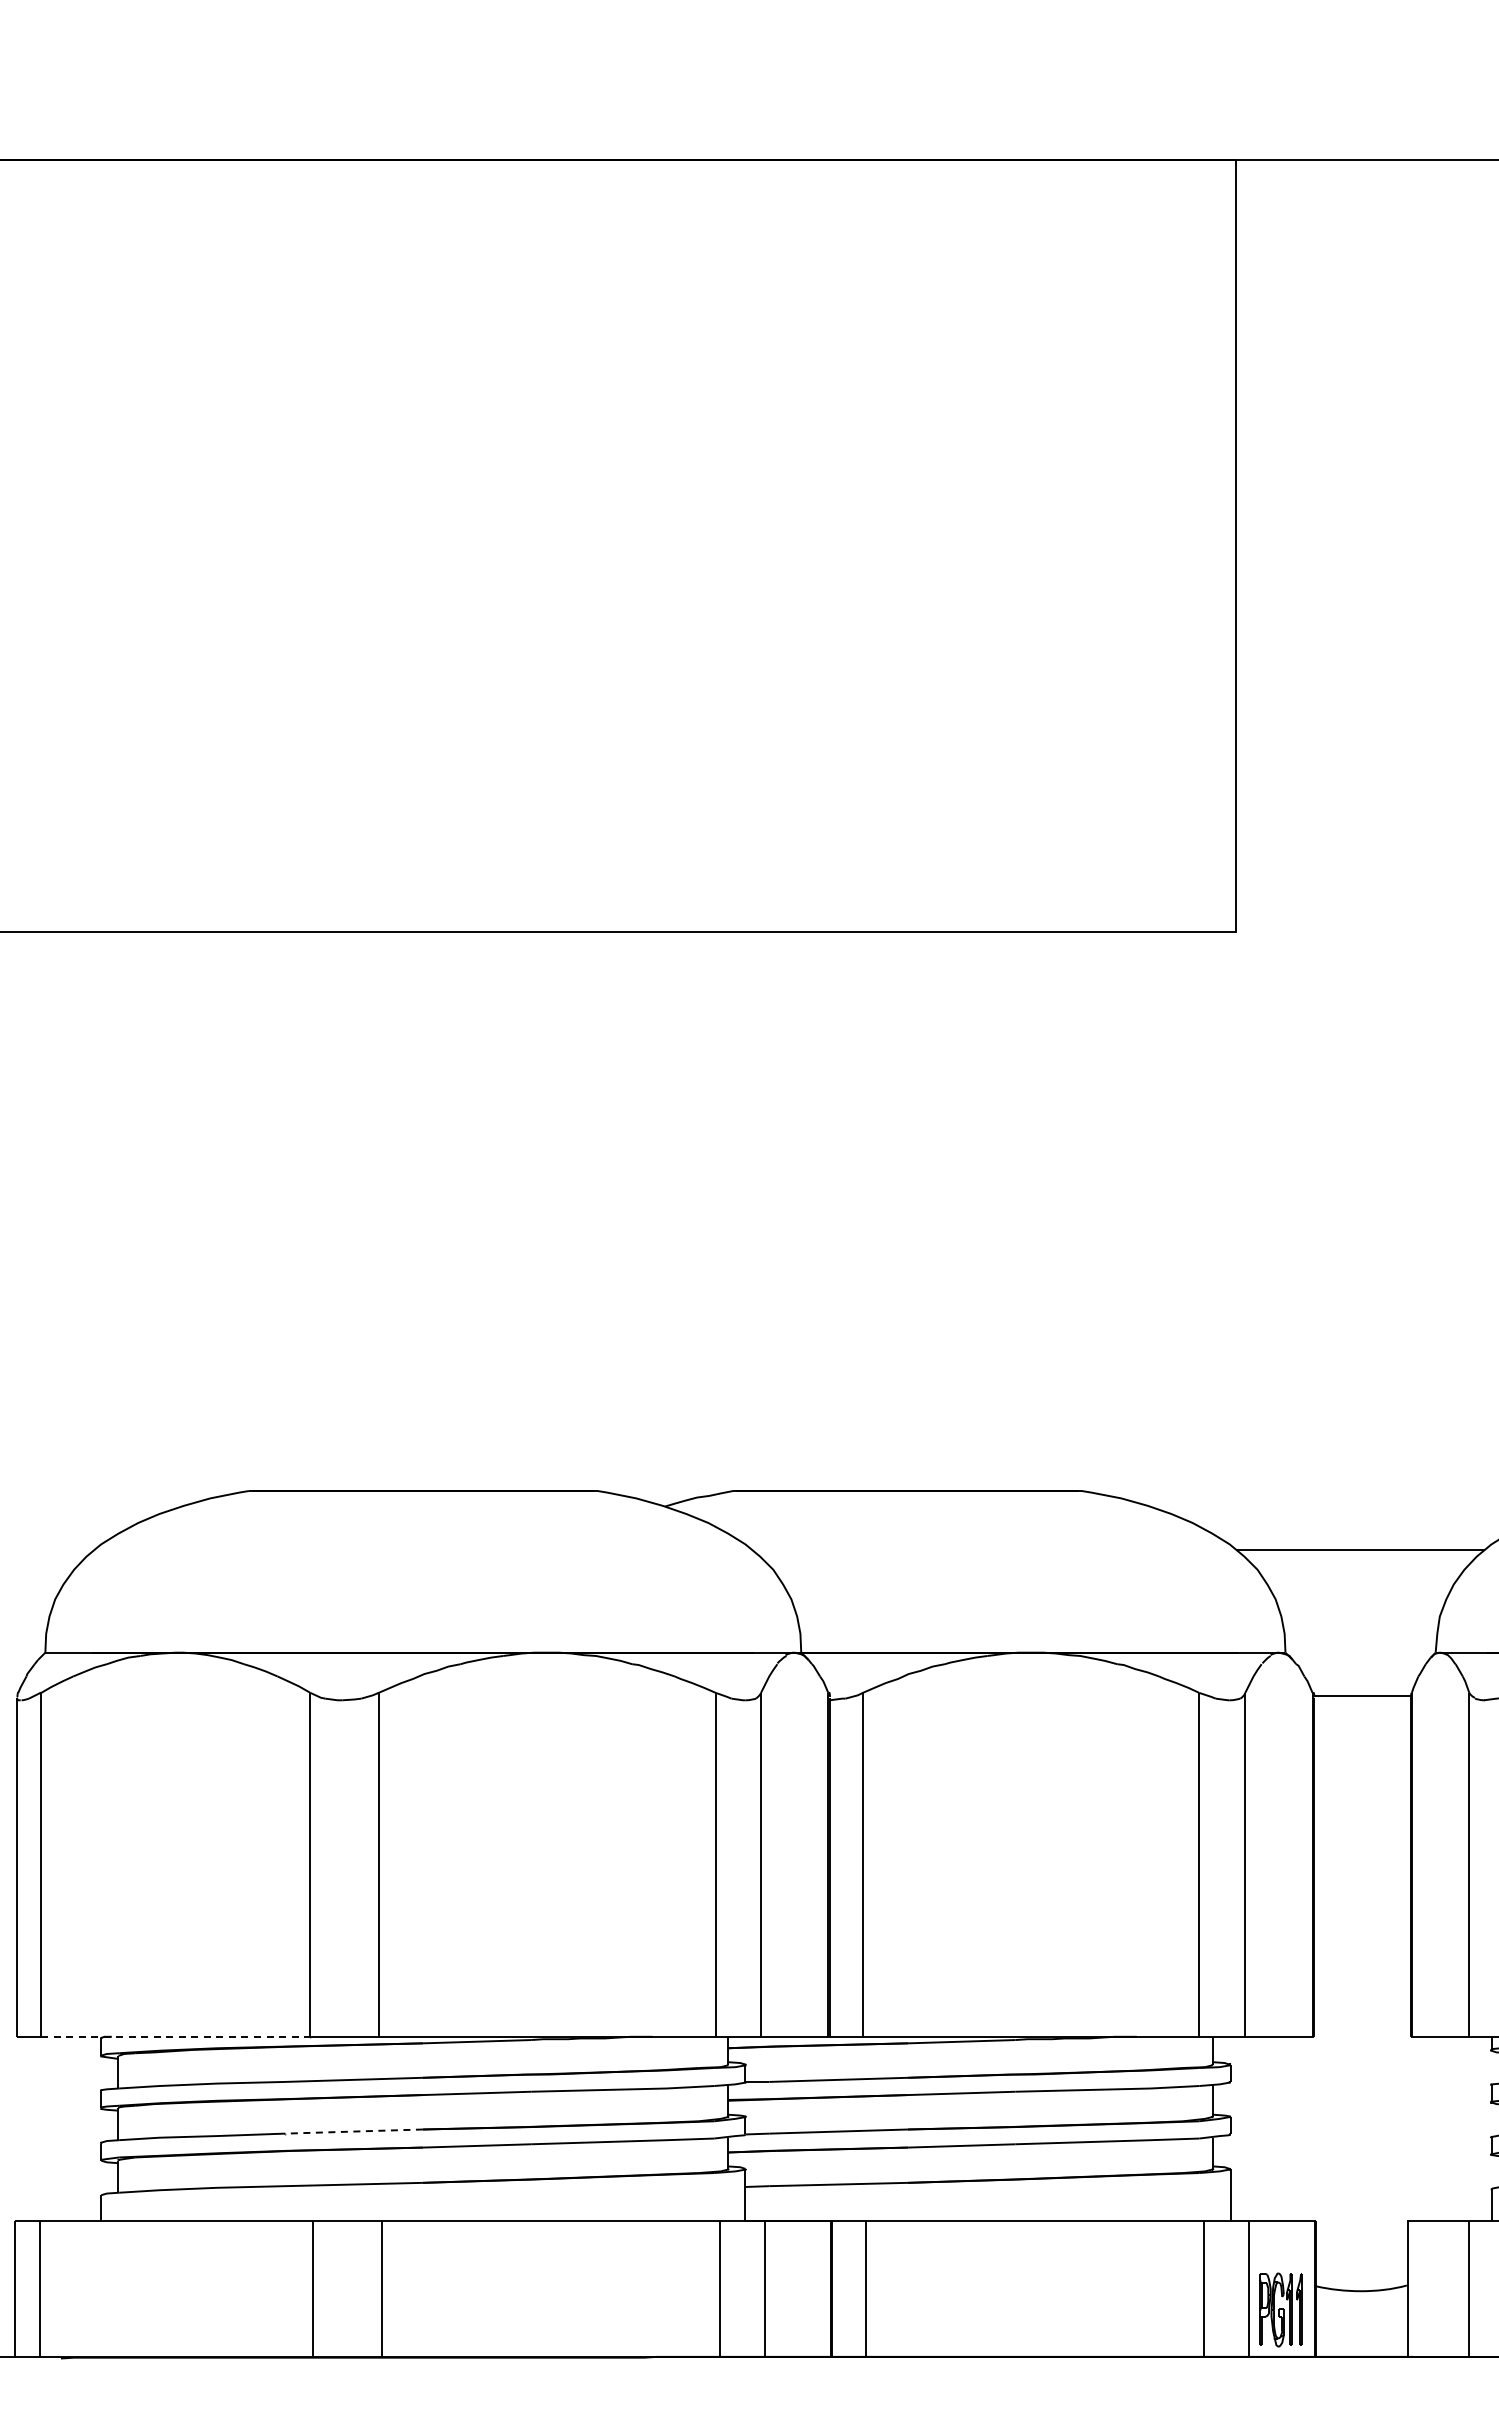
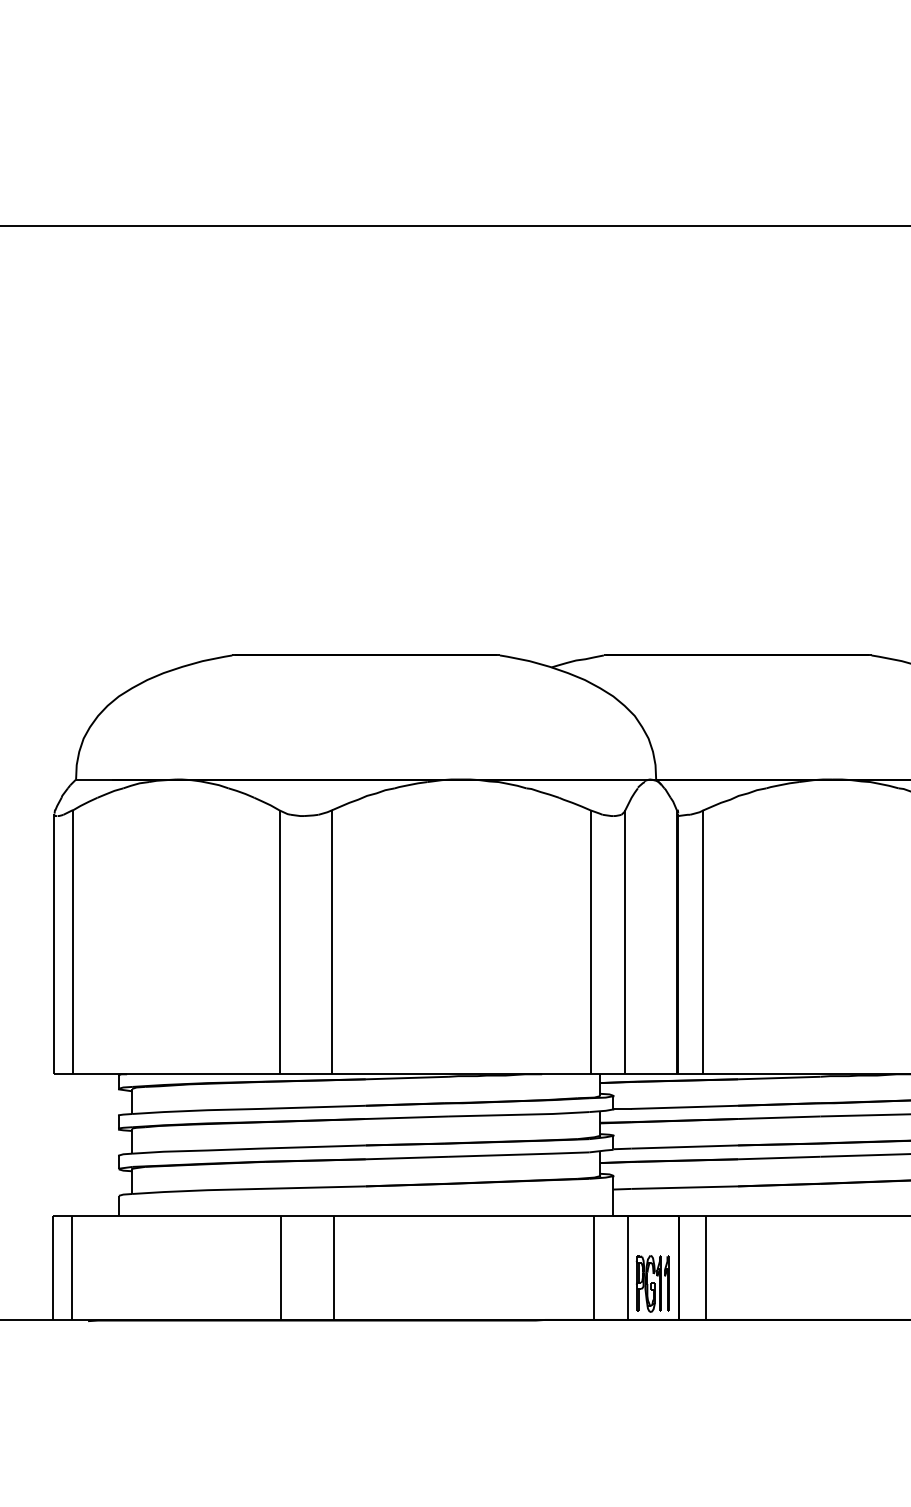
line: (176, 2036) -> (176, 1074), dashed -> solid
line: (352, 2131) -> (311, 1146), dashed -> solid
part: (796, 2309) -> (652, 1283), added

